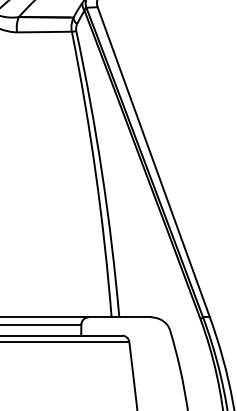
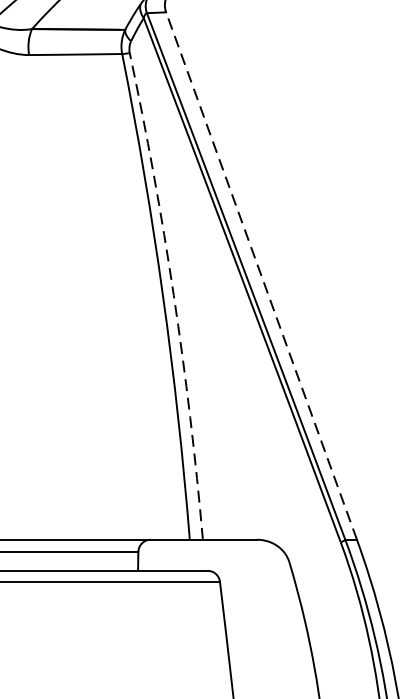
line: (153, 162) -> (261, 276), solid -> dashed
arc: (102, 173) -> (174, 295), solid -> dashed

